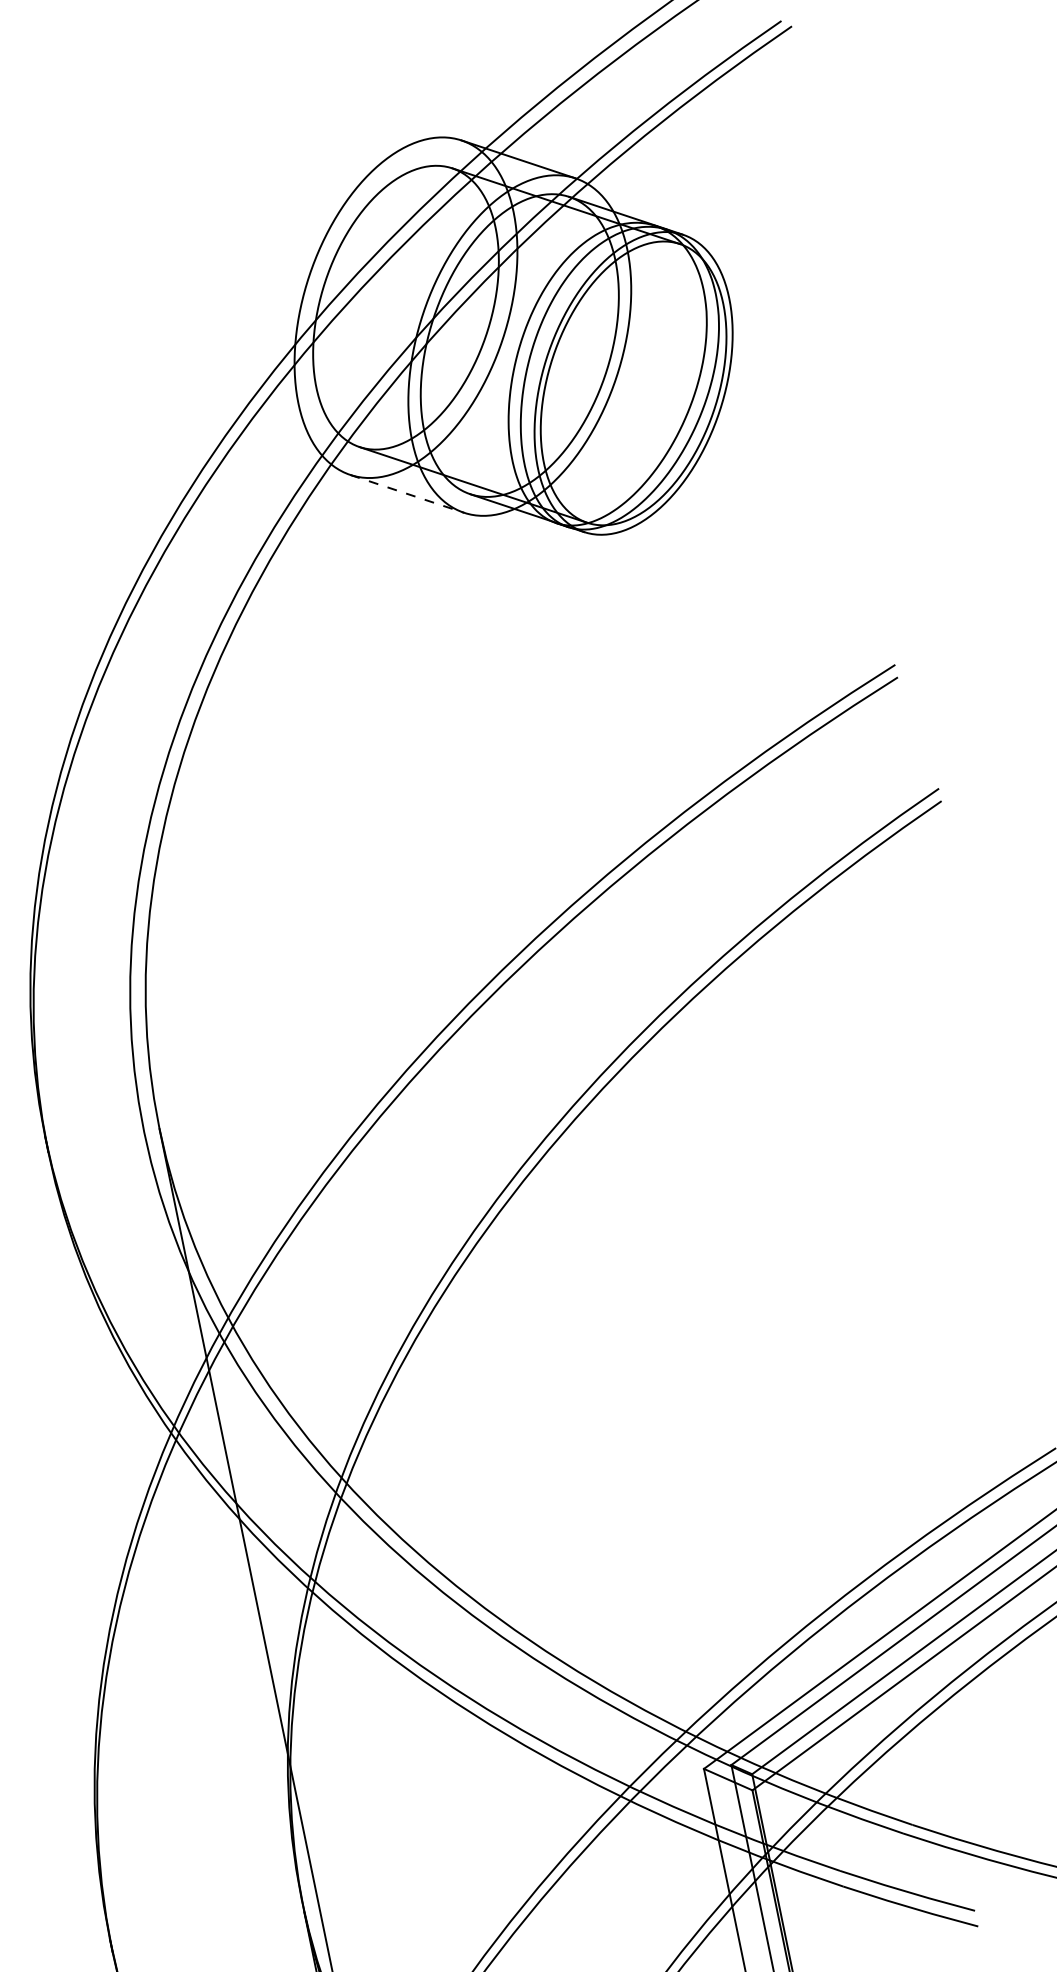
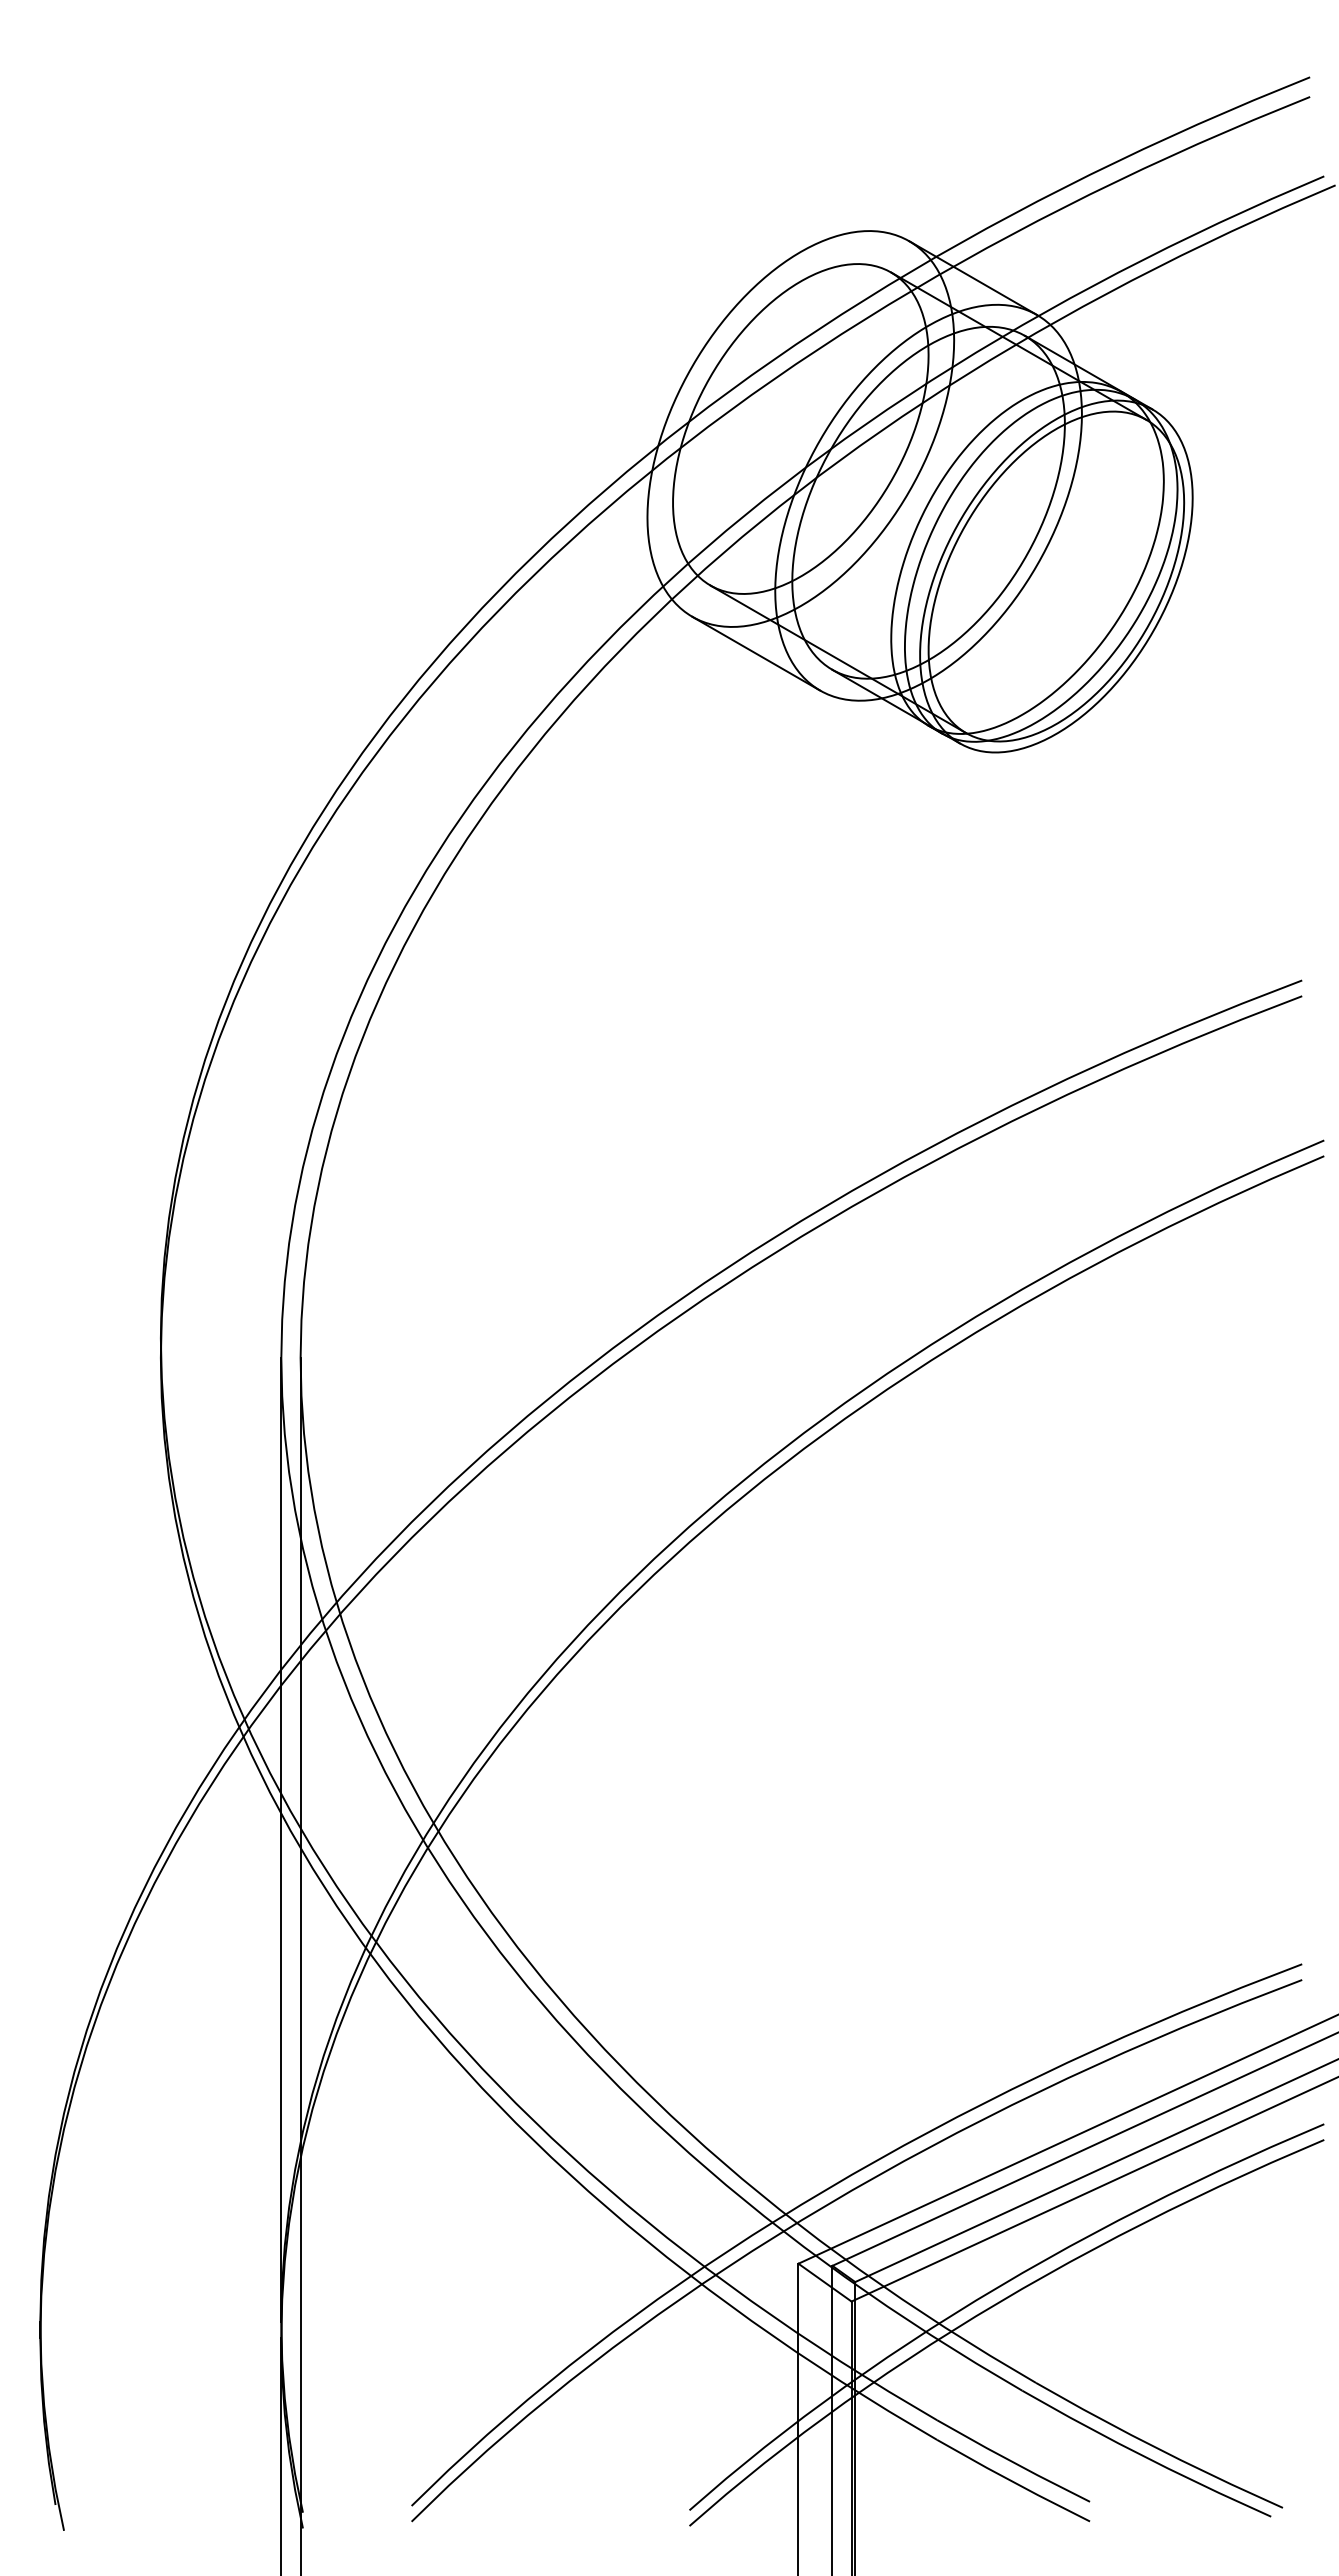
line: (407, 493) -> (756, 653), dashed -> solid
line: (223, 1515) -> (281, 1839), added

